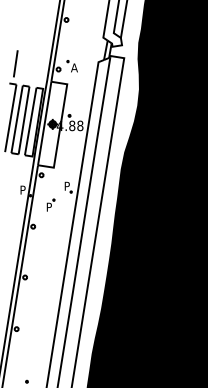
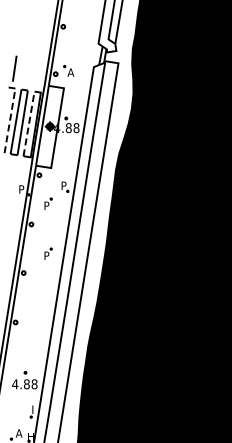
line: (11, 117) -> (10, 120), solid -> dashed
line: (31, 121) -> (29, 123), solid -> dashed
part: (51, 257) -> (48, 253), added

